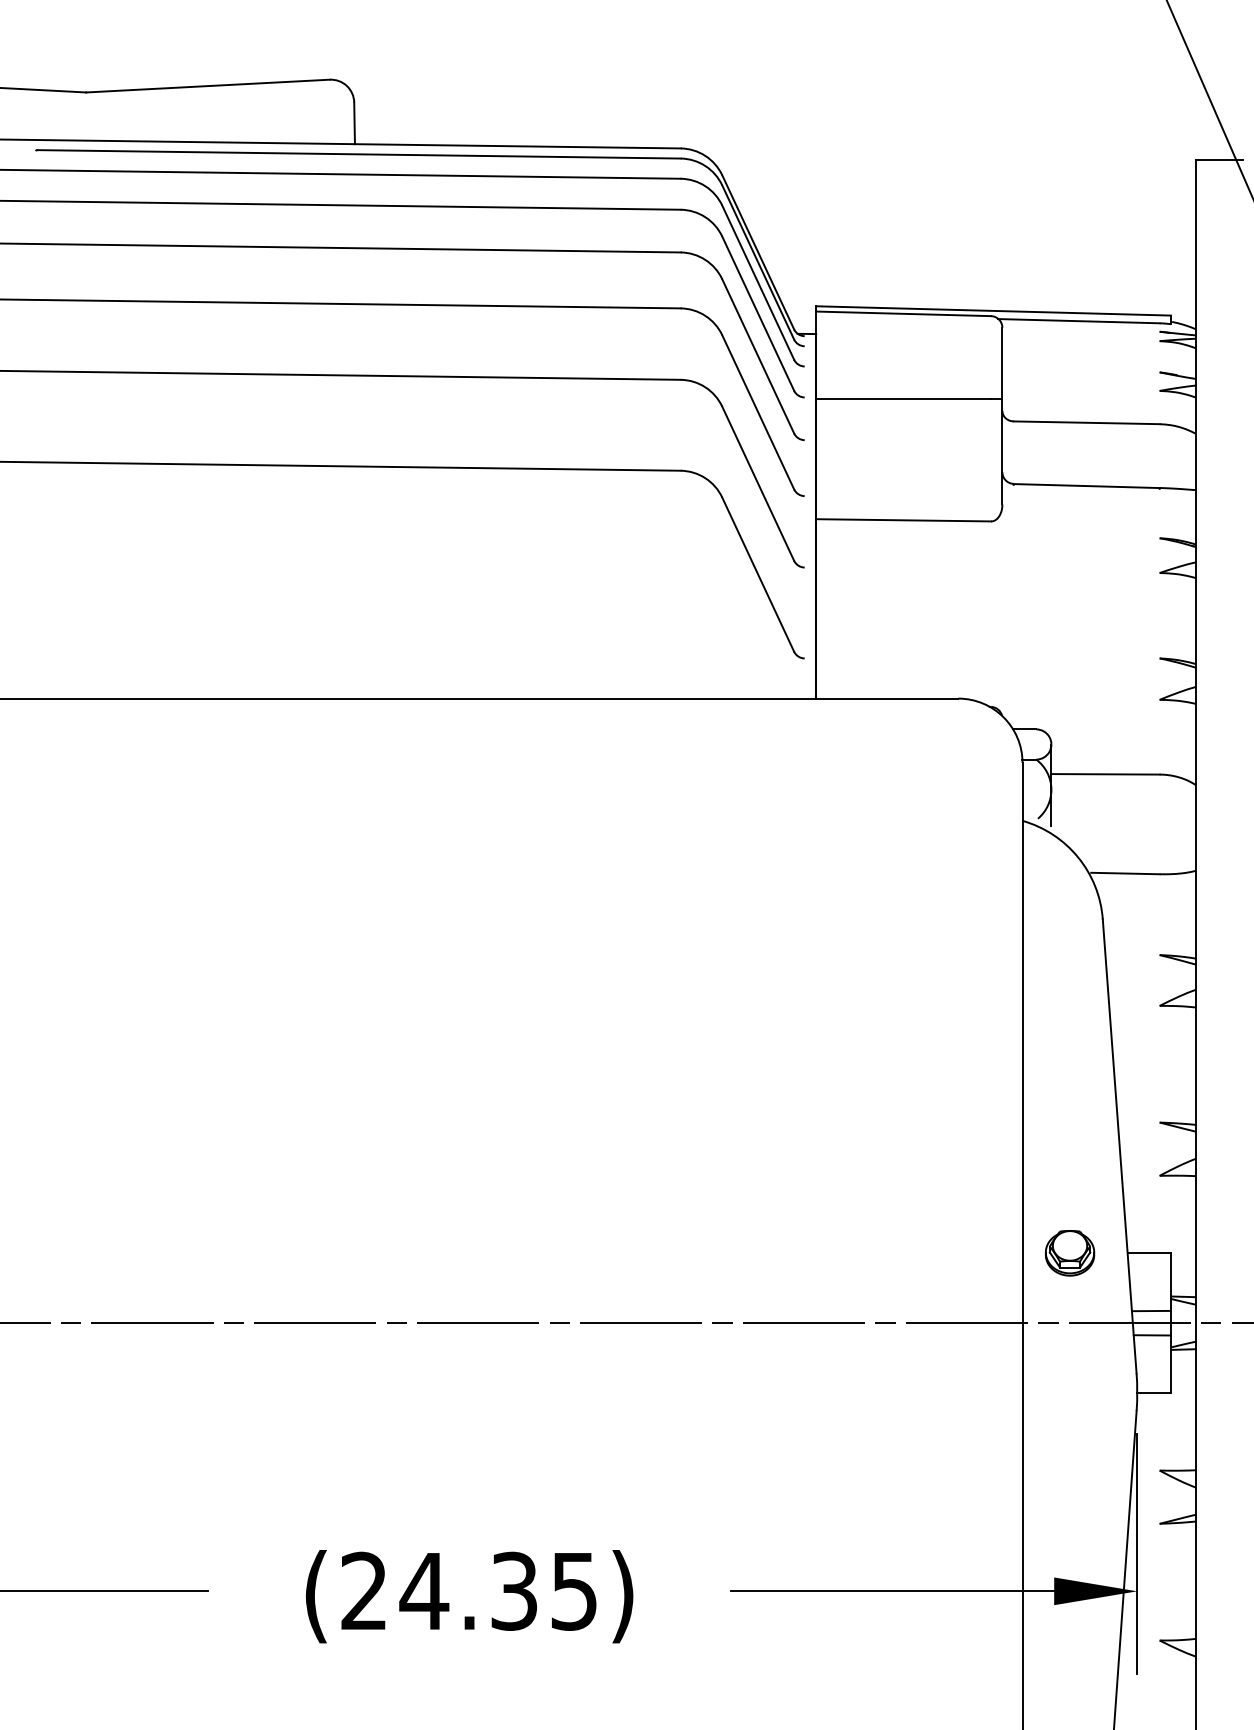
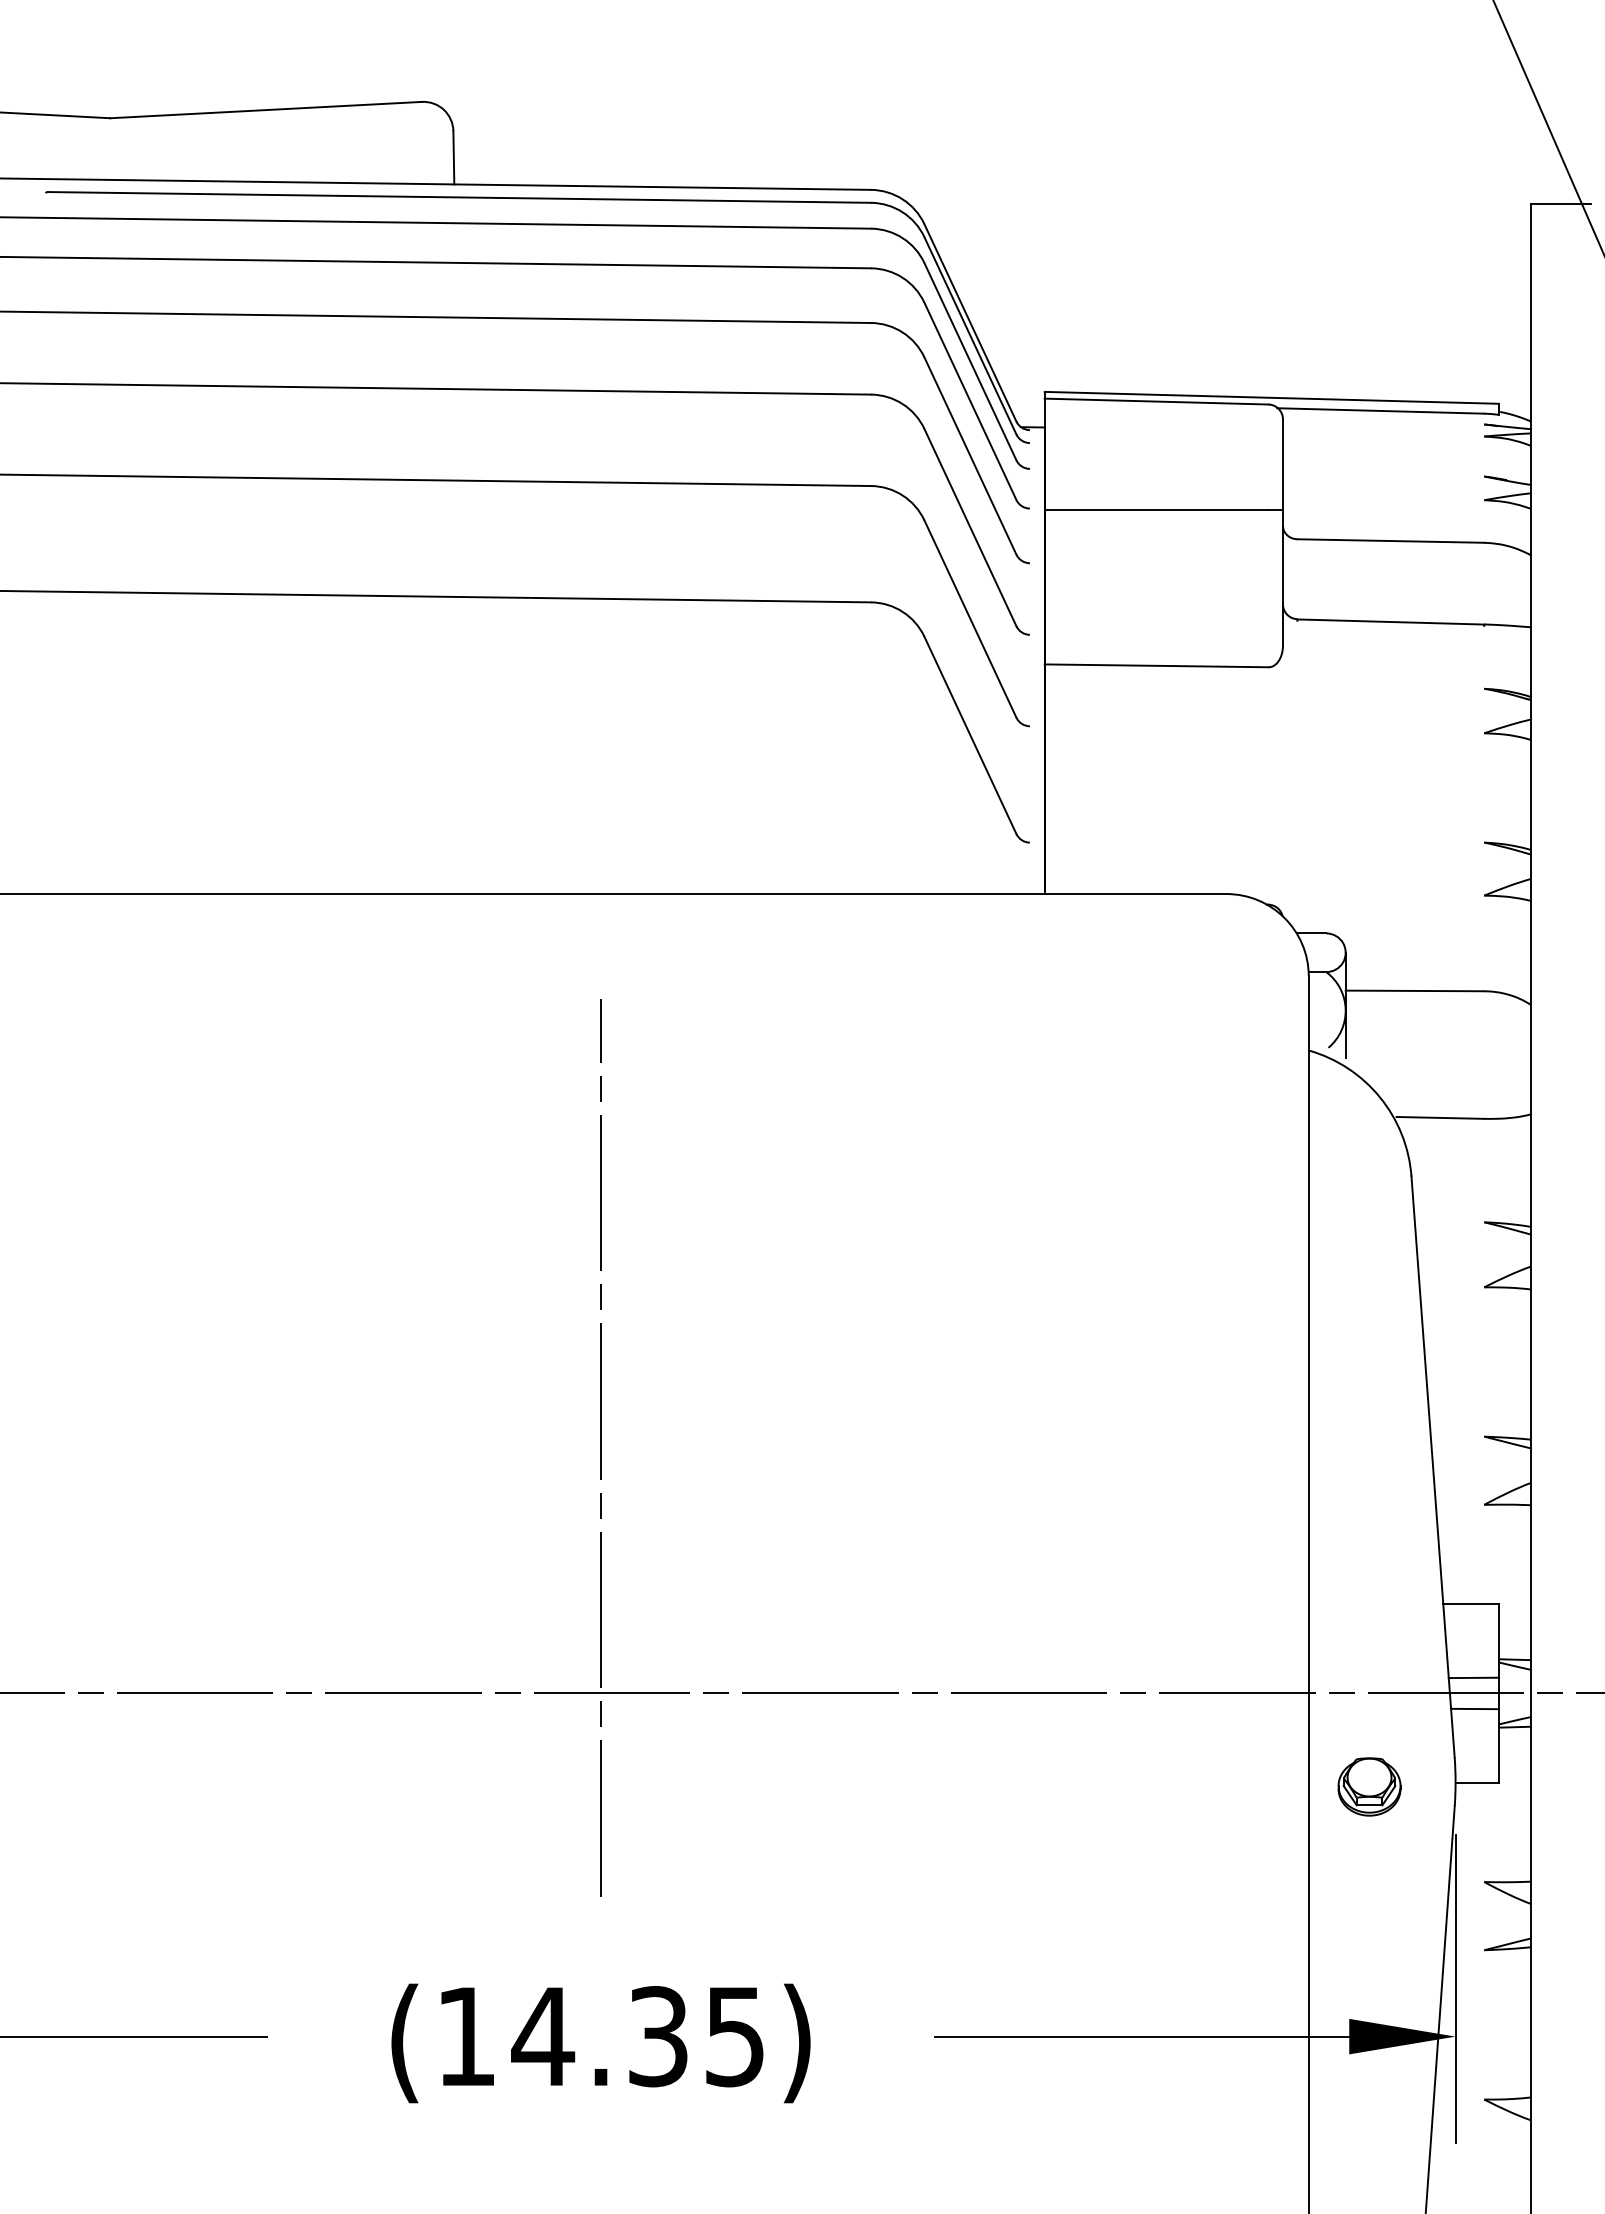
line: (469, 1131) -> (600, 1448), added
part: (1070, 1253) -> (1370, 1787), moved
text: (363, 1590) -> (465, 2035), (24.35) -> (14.35)

